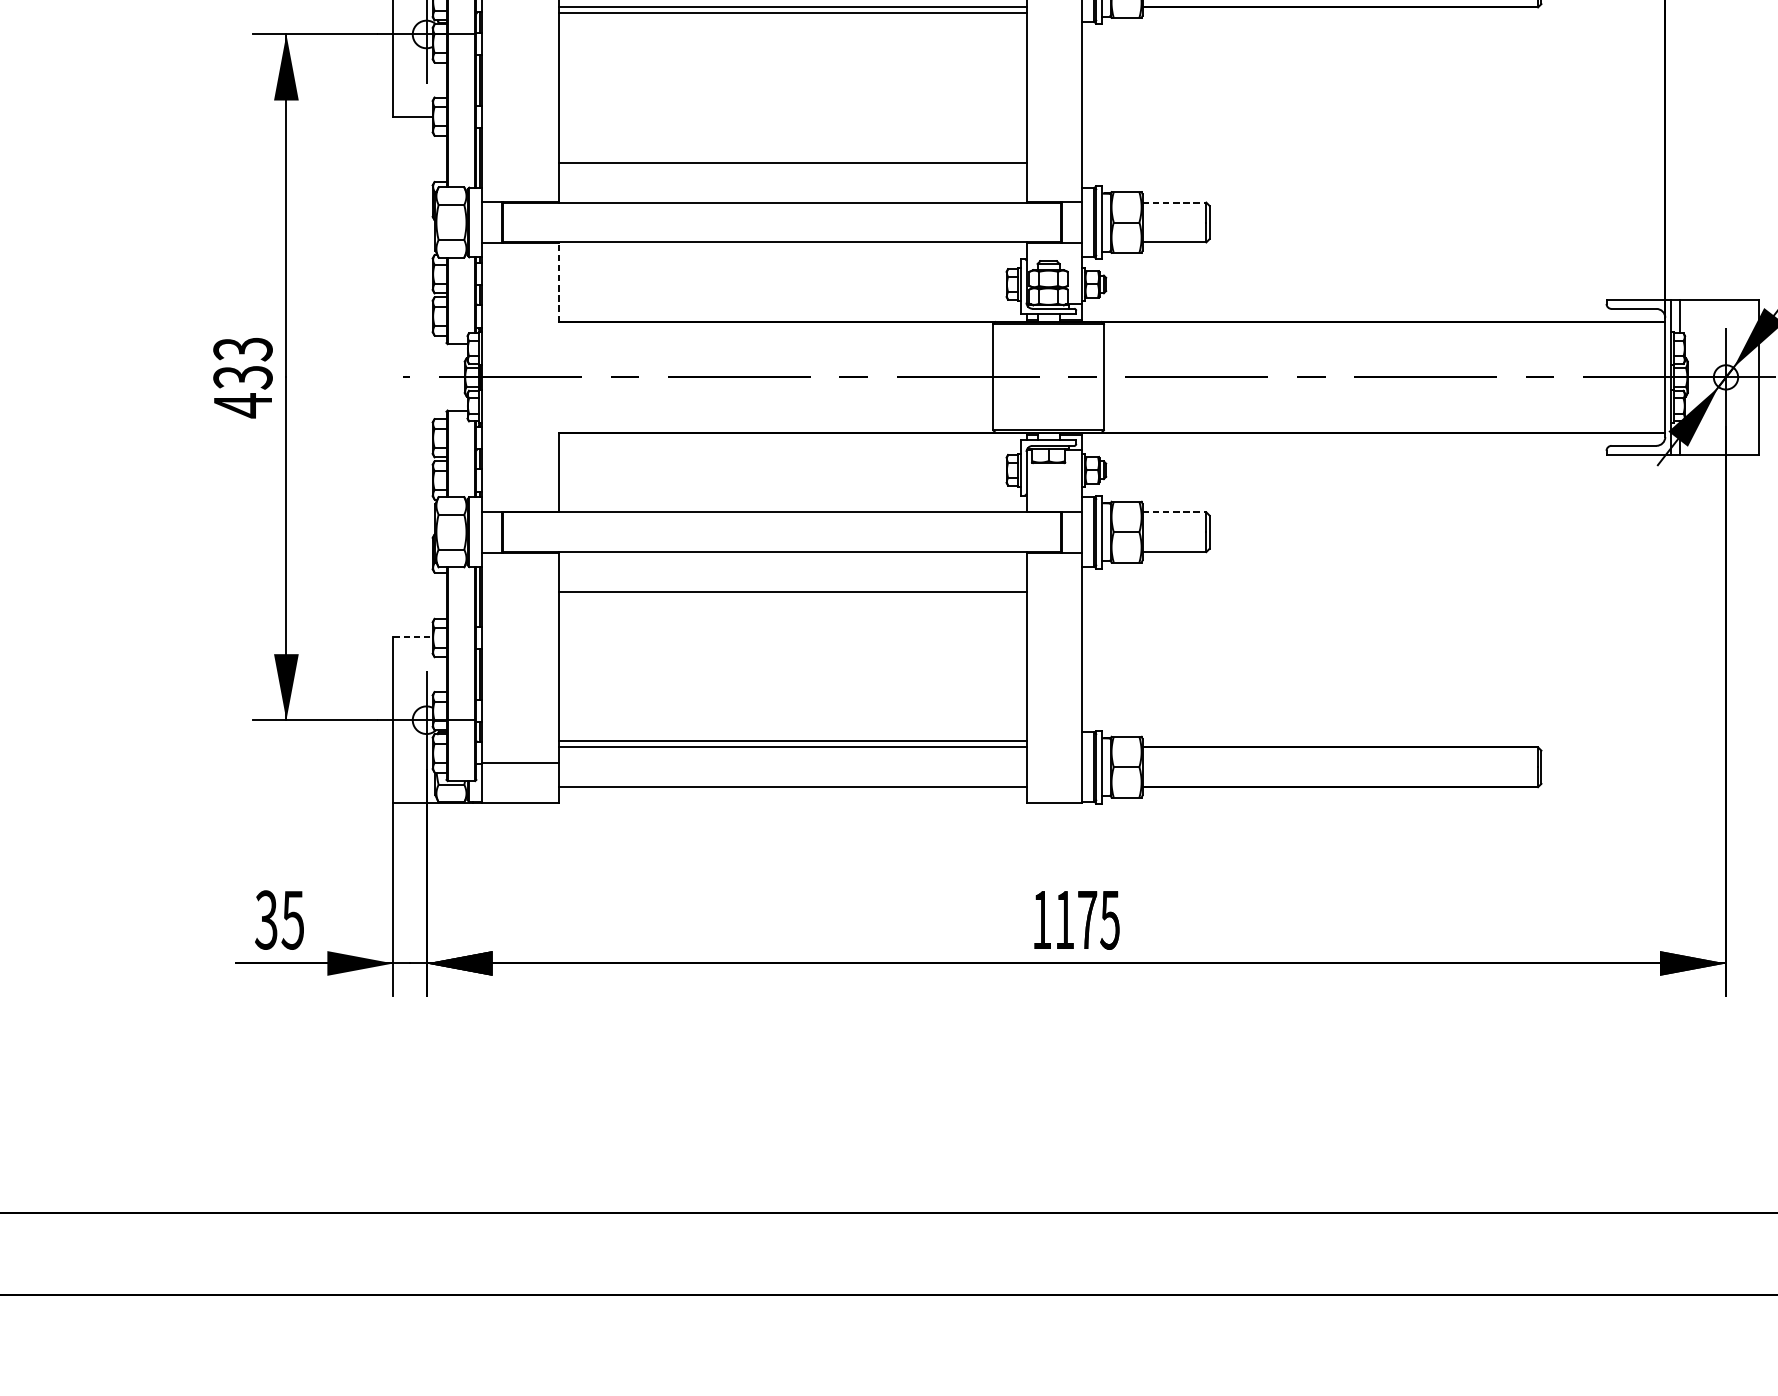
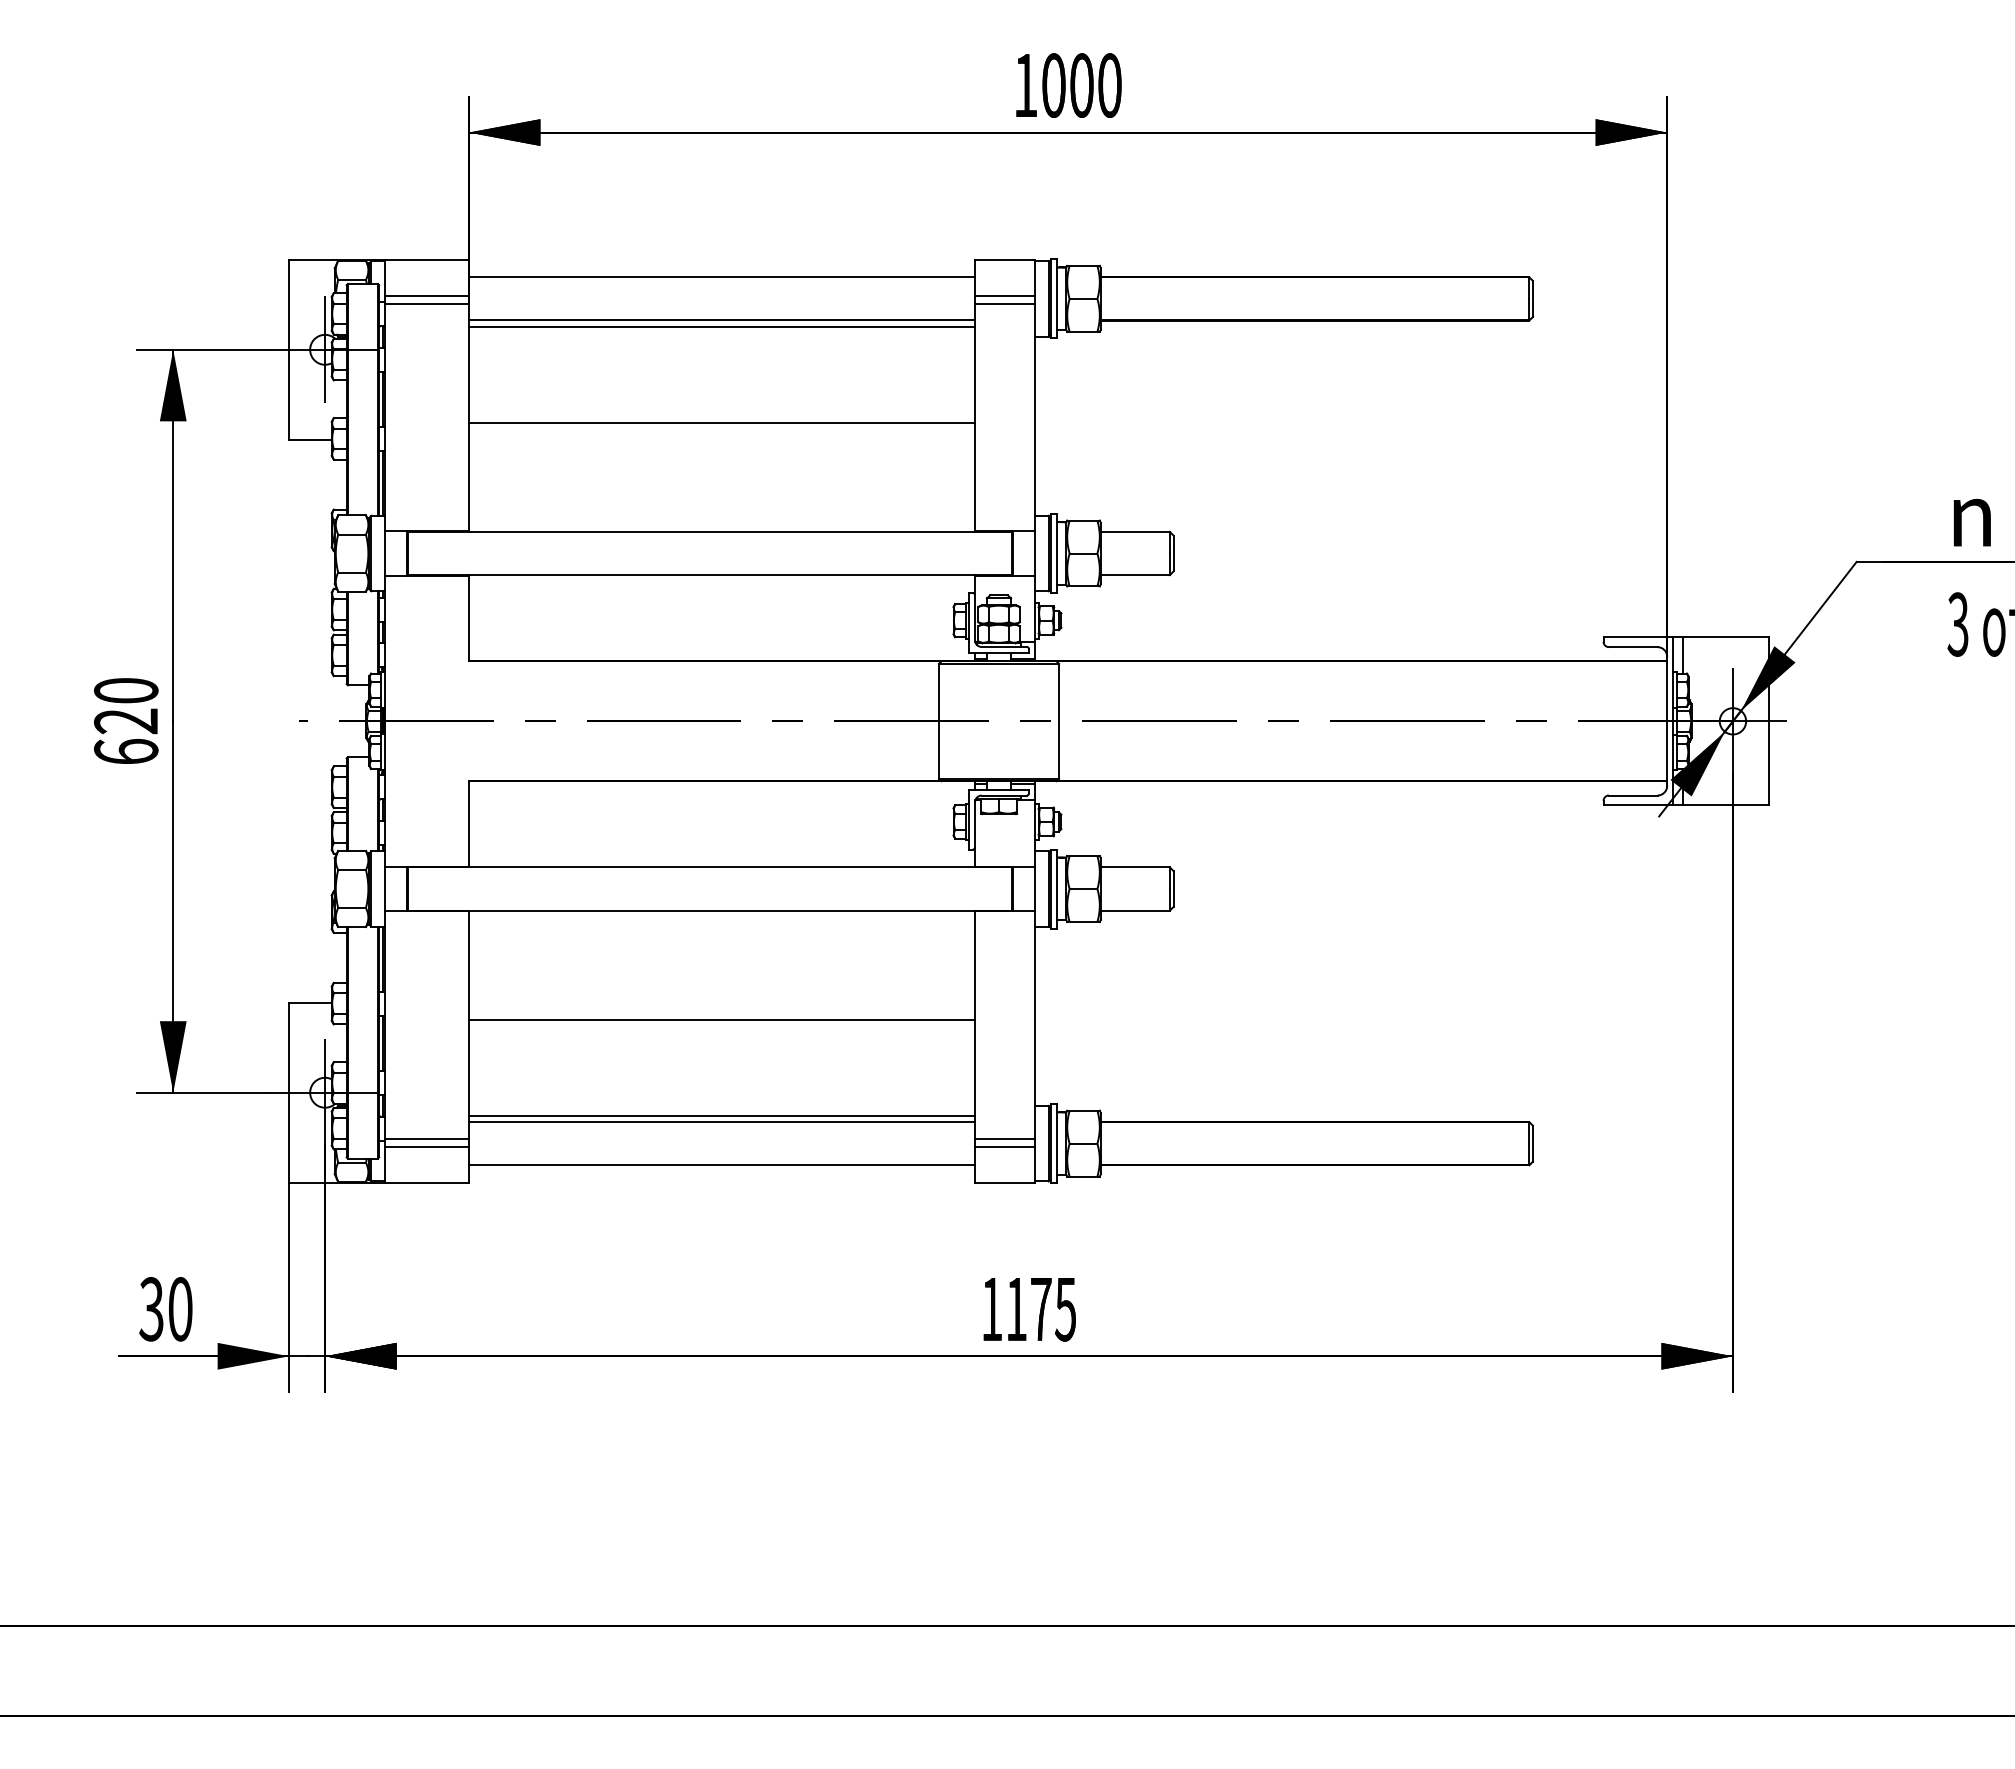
line: (792, 162) -> (721, 422), moved
line: (1174, 202) -> (1135, 531), dashed -> solid
line: (558, 281) -> (468, 617), dashed -> solid
text: (243, 377) -> (126, 721), 433 -> 620
line: (1174, 512) -> (1135, 867), dashed -> solid
line: (792, 591) -> (721, 1019), moved
line: (413, 636) -> (310, 1002), dashed -> solid
line: (1054, 763) -> (1005, 1139), added
line: (520, 769) -> (426, 1146), added
line: (1054, 769) -> (1005, 1146), added
text: (292, 920) -> (179, 1309), 35 -> 30

